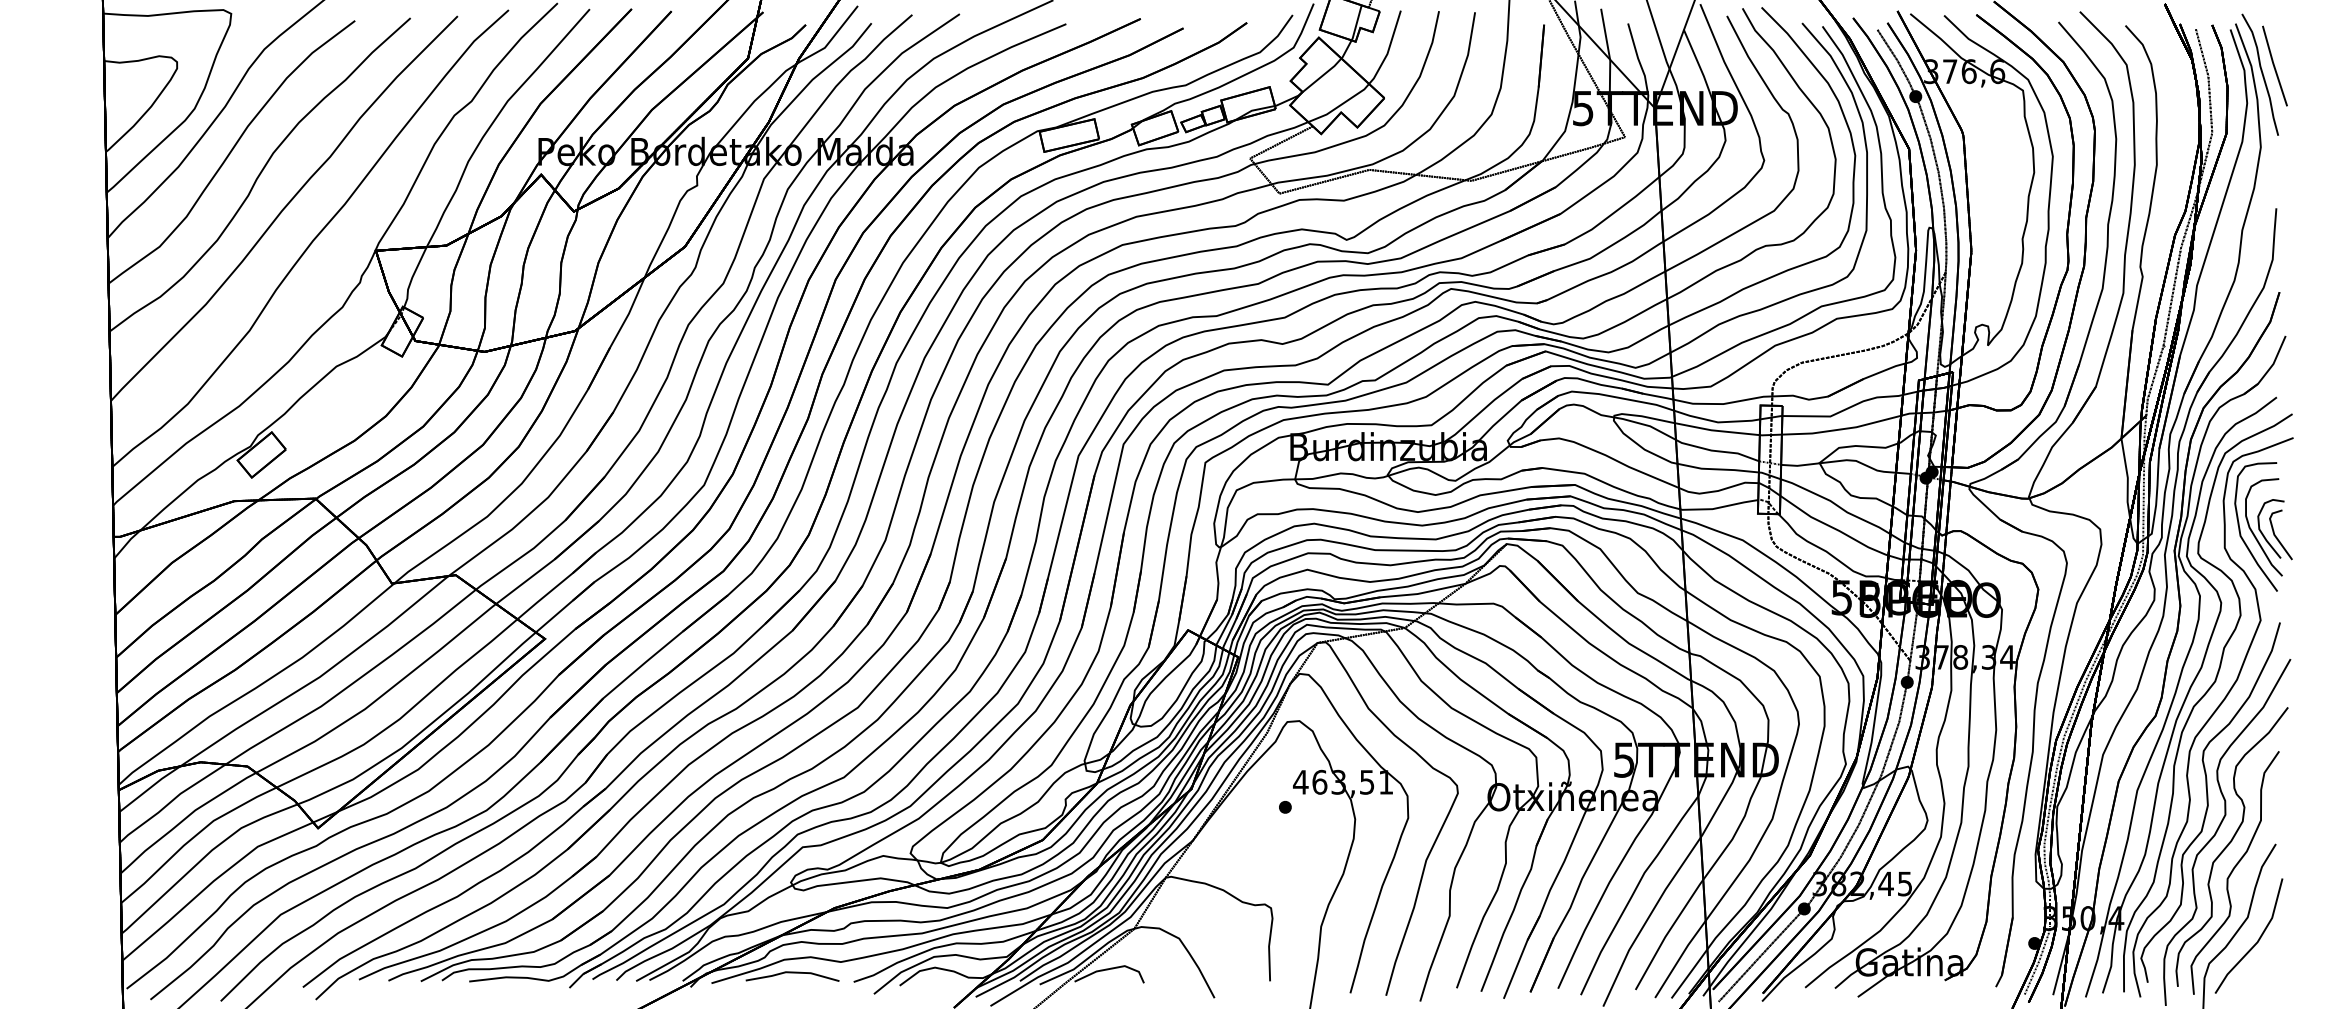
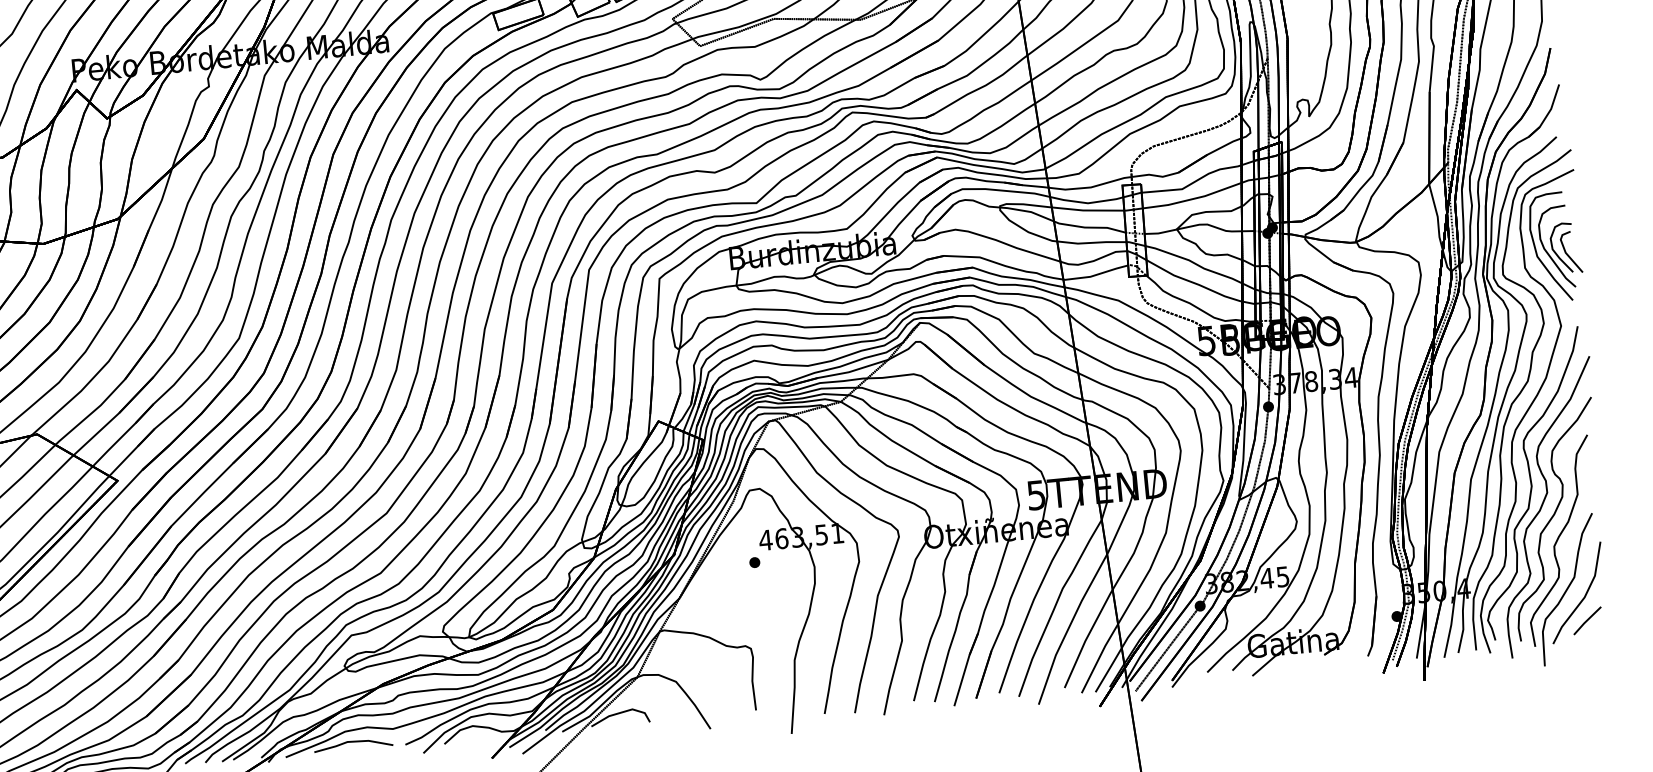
line: (2258, 969) -> (1587, 620), added

